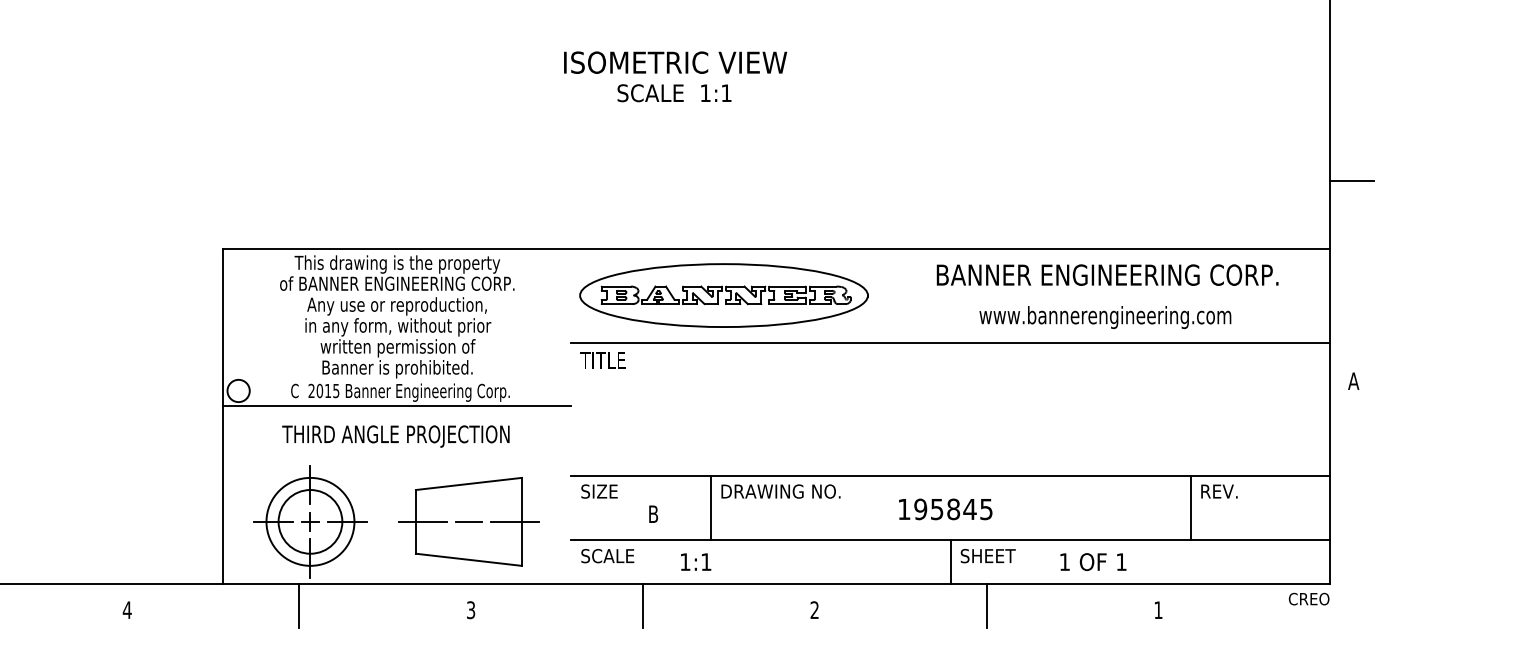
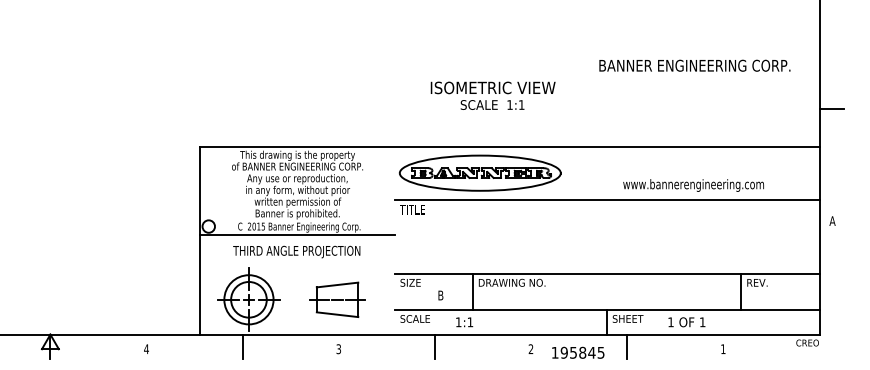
text: (674, 76) -> (492, 95), moved
text: (1106, 274) -> (694, 65), moved
text: (946, 508) -> (578, 352), moved
part: (468, 521) -> (337, 299), size x0.7

